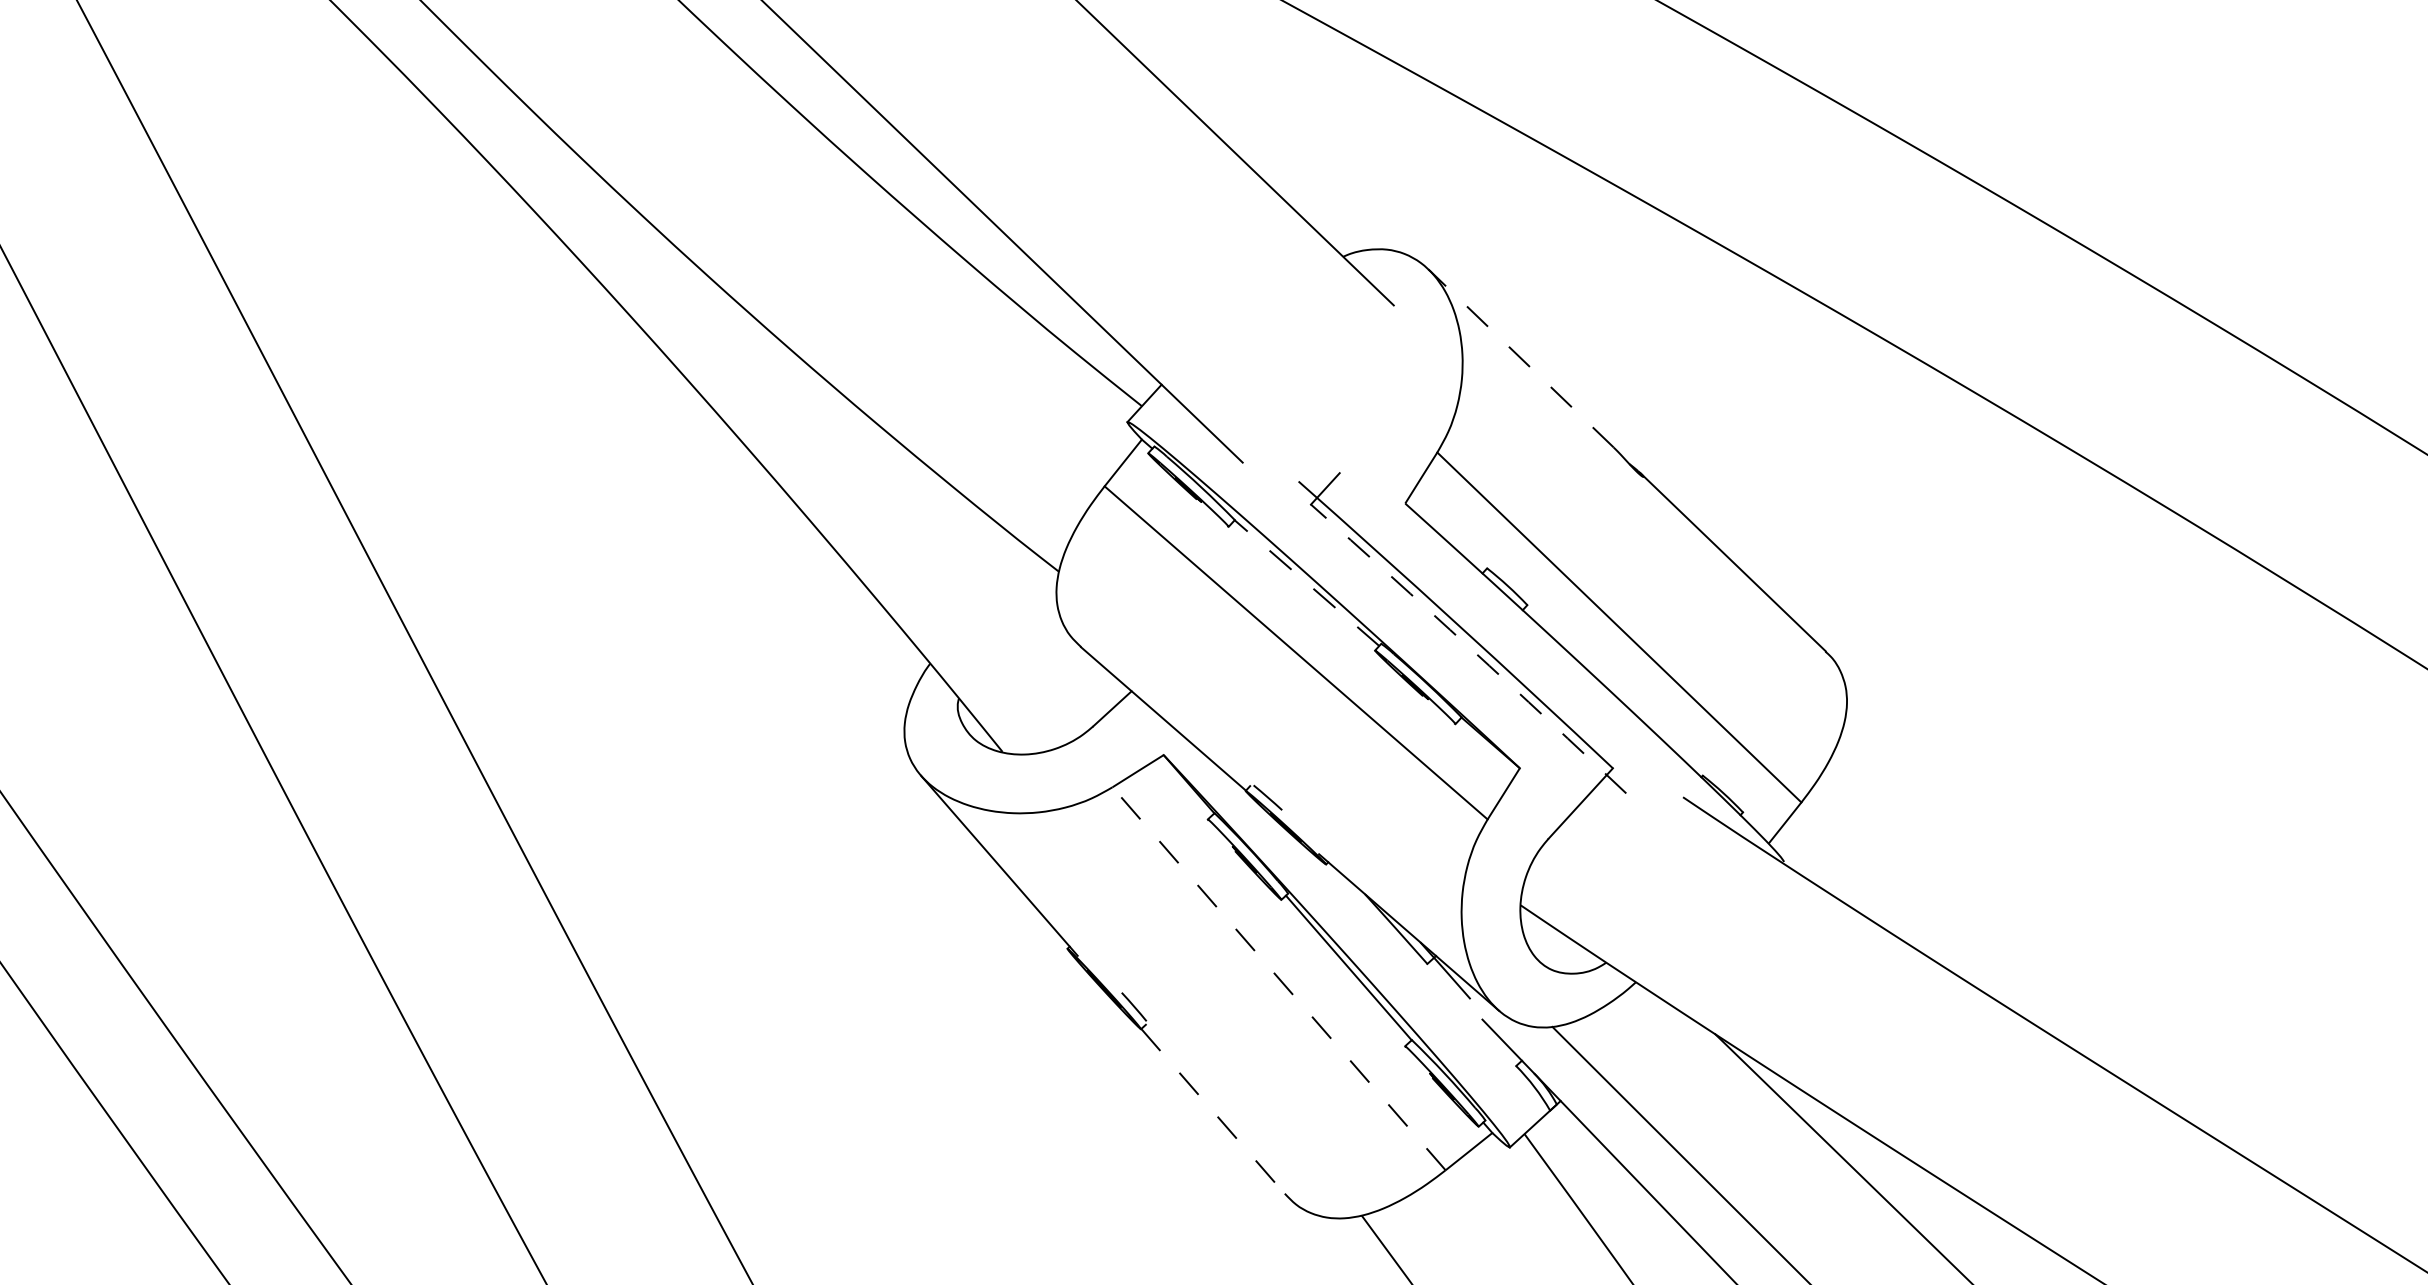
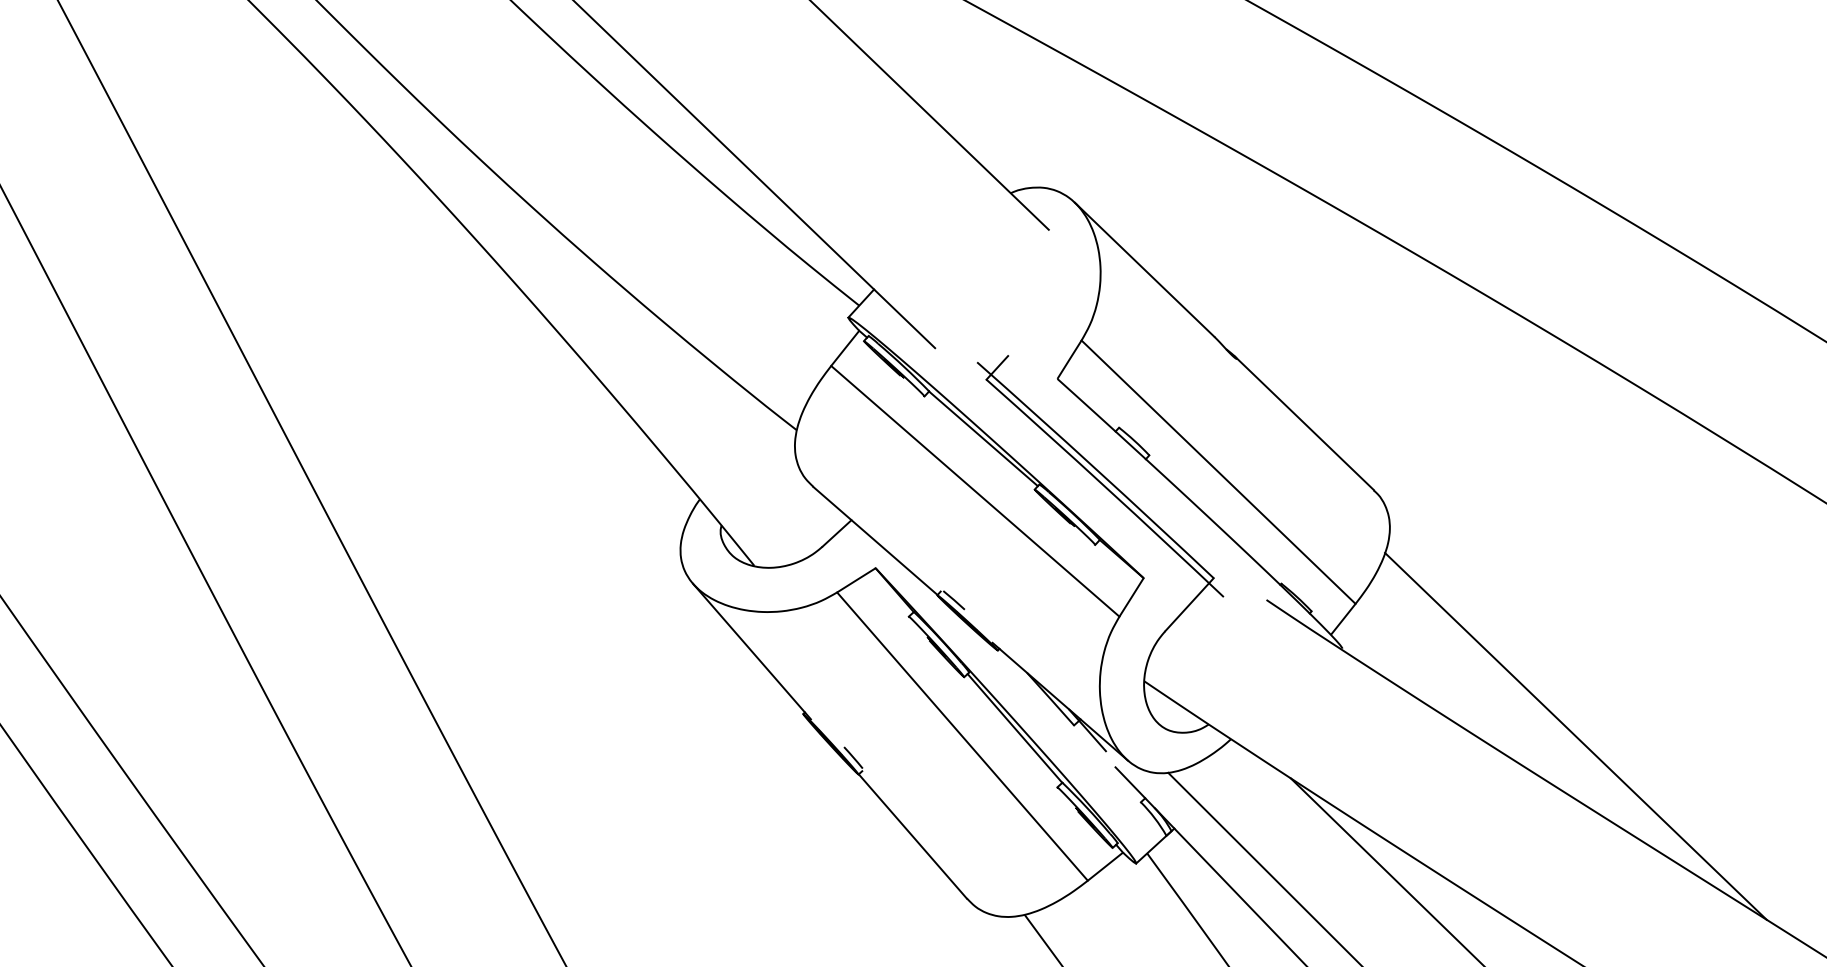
line: (1521, 358) -> (1144, 269), dashed -> solid
line: (1306, 583) -> (983, 439), dashed -> solid
arc: (1469, 647) -> (1105, 487), dashed -> solid
line: (1279, 978) -> (962, 736), dashed -> solid
line: (2093, 978) -> (1575, 736), added
line: (1213, 1111) -> (913, 836), dashed -> solid

